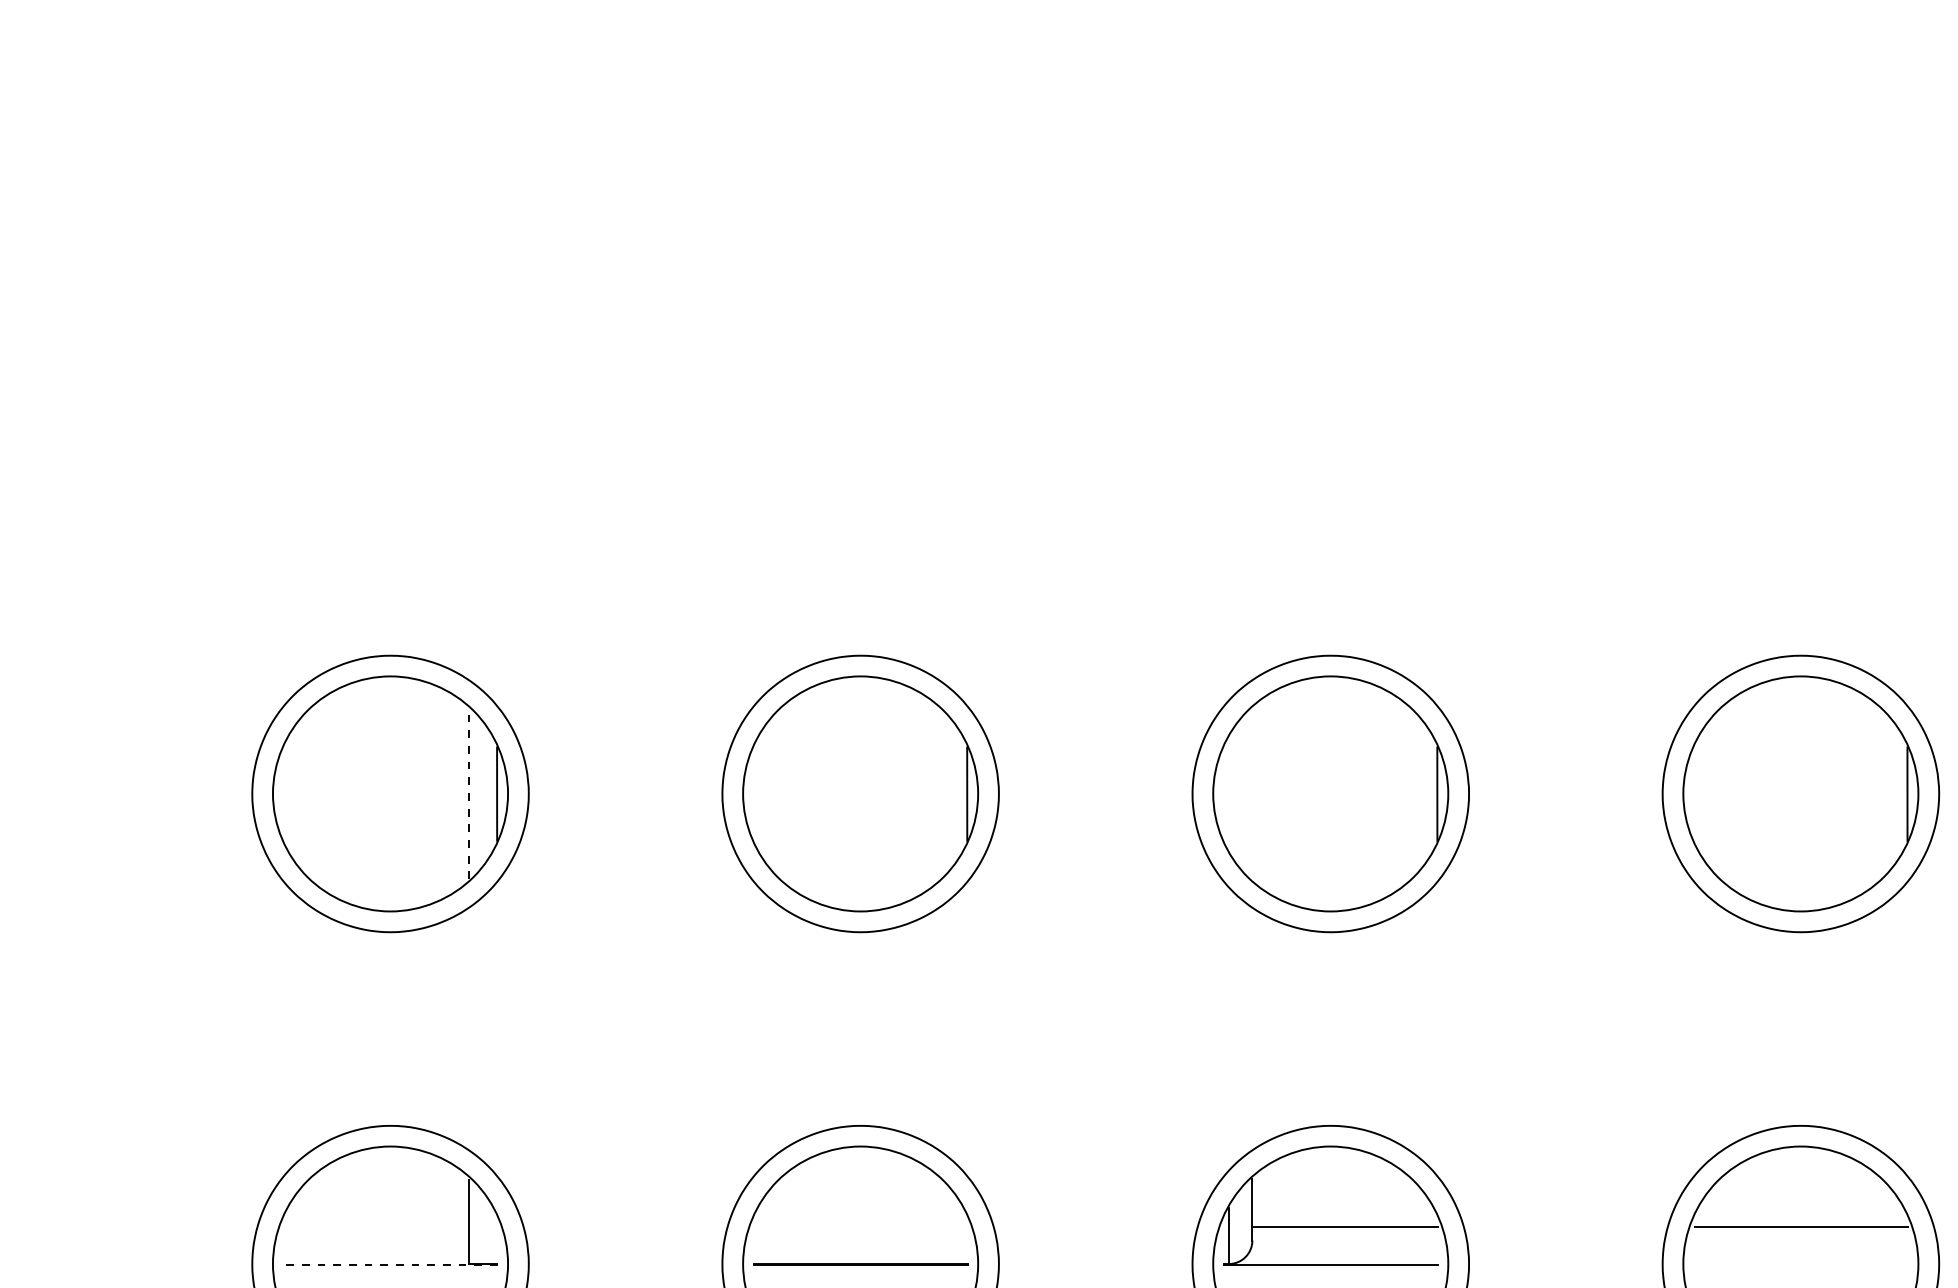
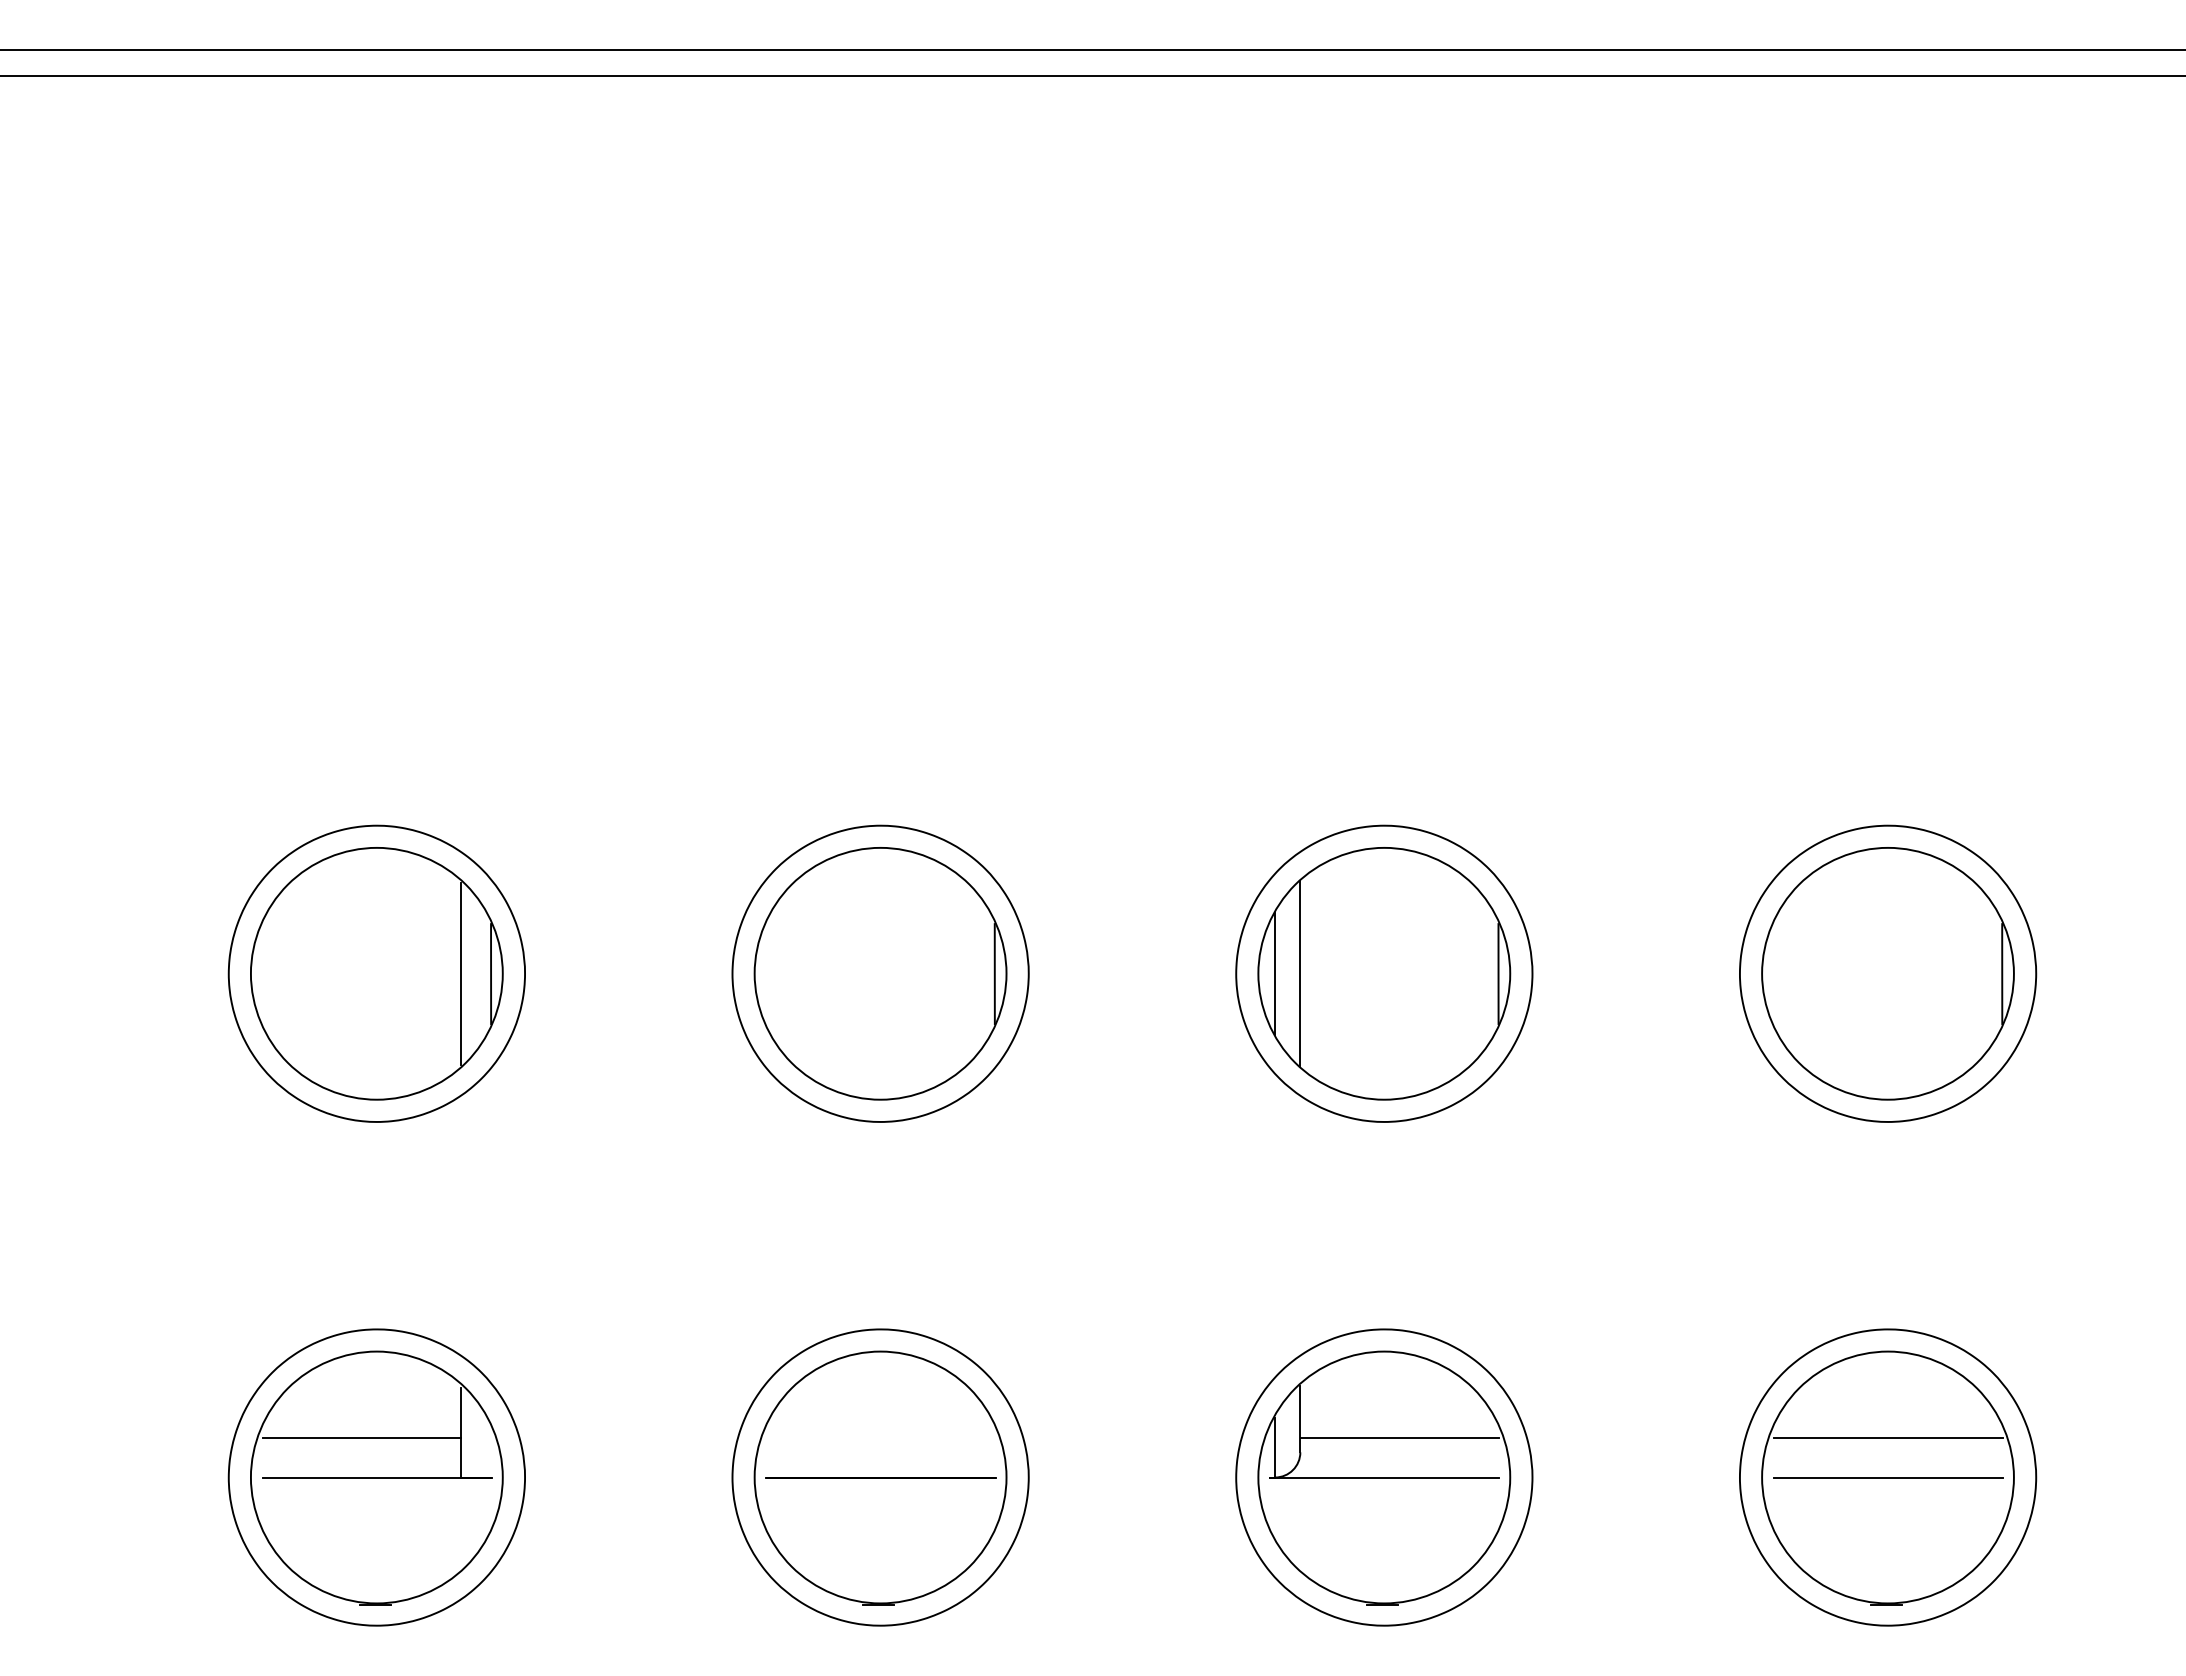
line: (468, 793) -> (460, 973), dashed -> solid
line: (1229, 793) -> (1275, 973), added
line: (1252, 793) -> (1300, 973), added
line: (377, 1226) -> (362, 1437), added
line: (390, 1264) -> (376, 1478), dashed -> solid
line: (1801, 1264) -> (1888, 1478), added

